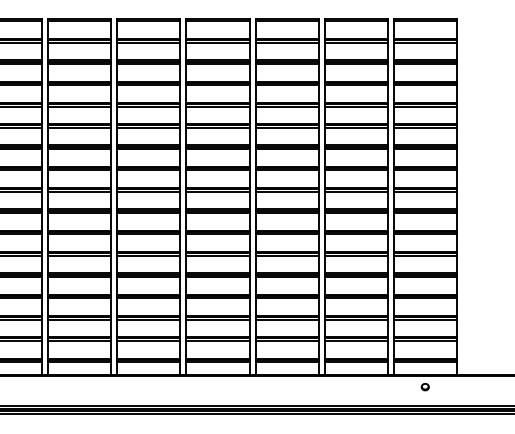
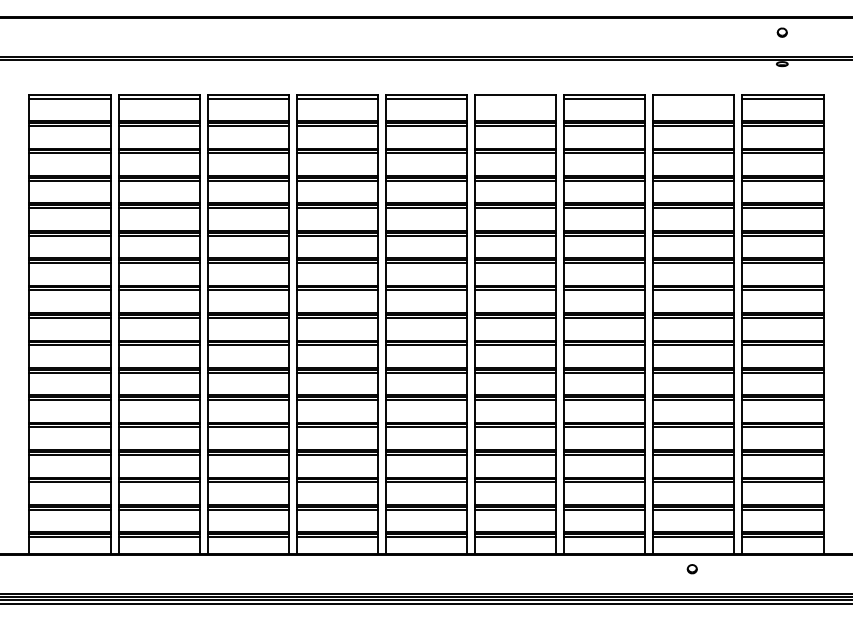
line: (217, 21) -> (515, 98), removed
line: (356, 21) -> (693, 98), removed
part: (424, 387) -> (691, 569), moved

